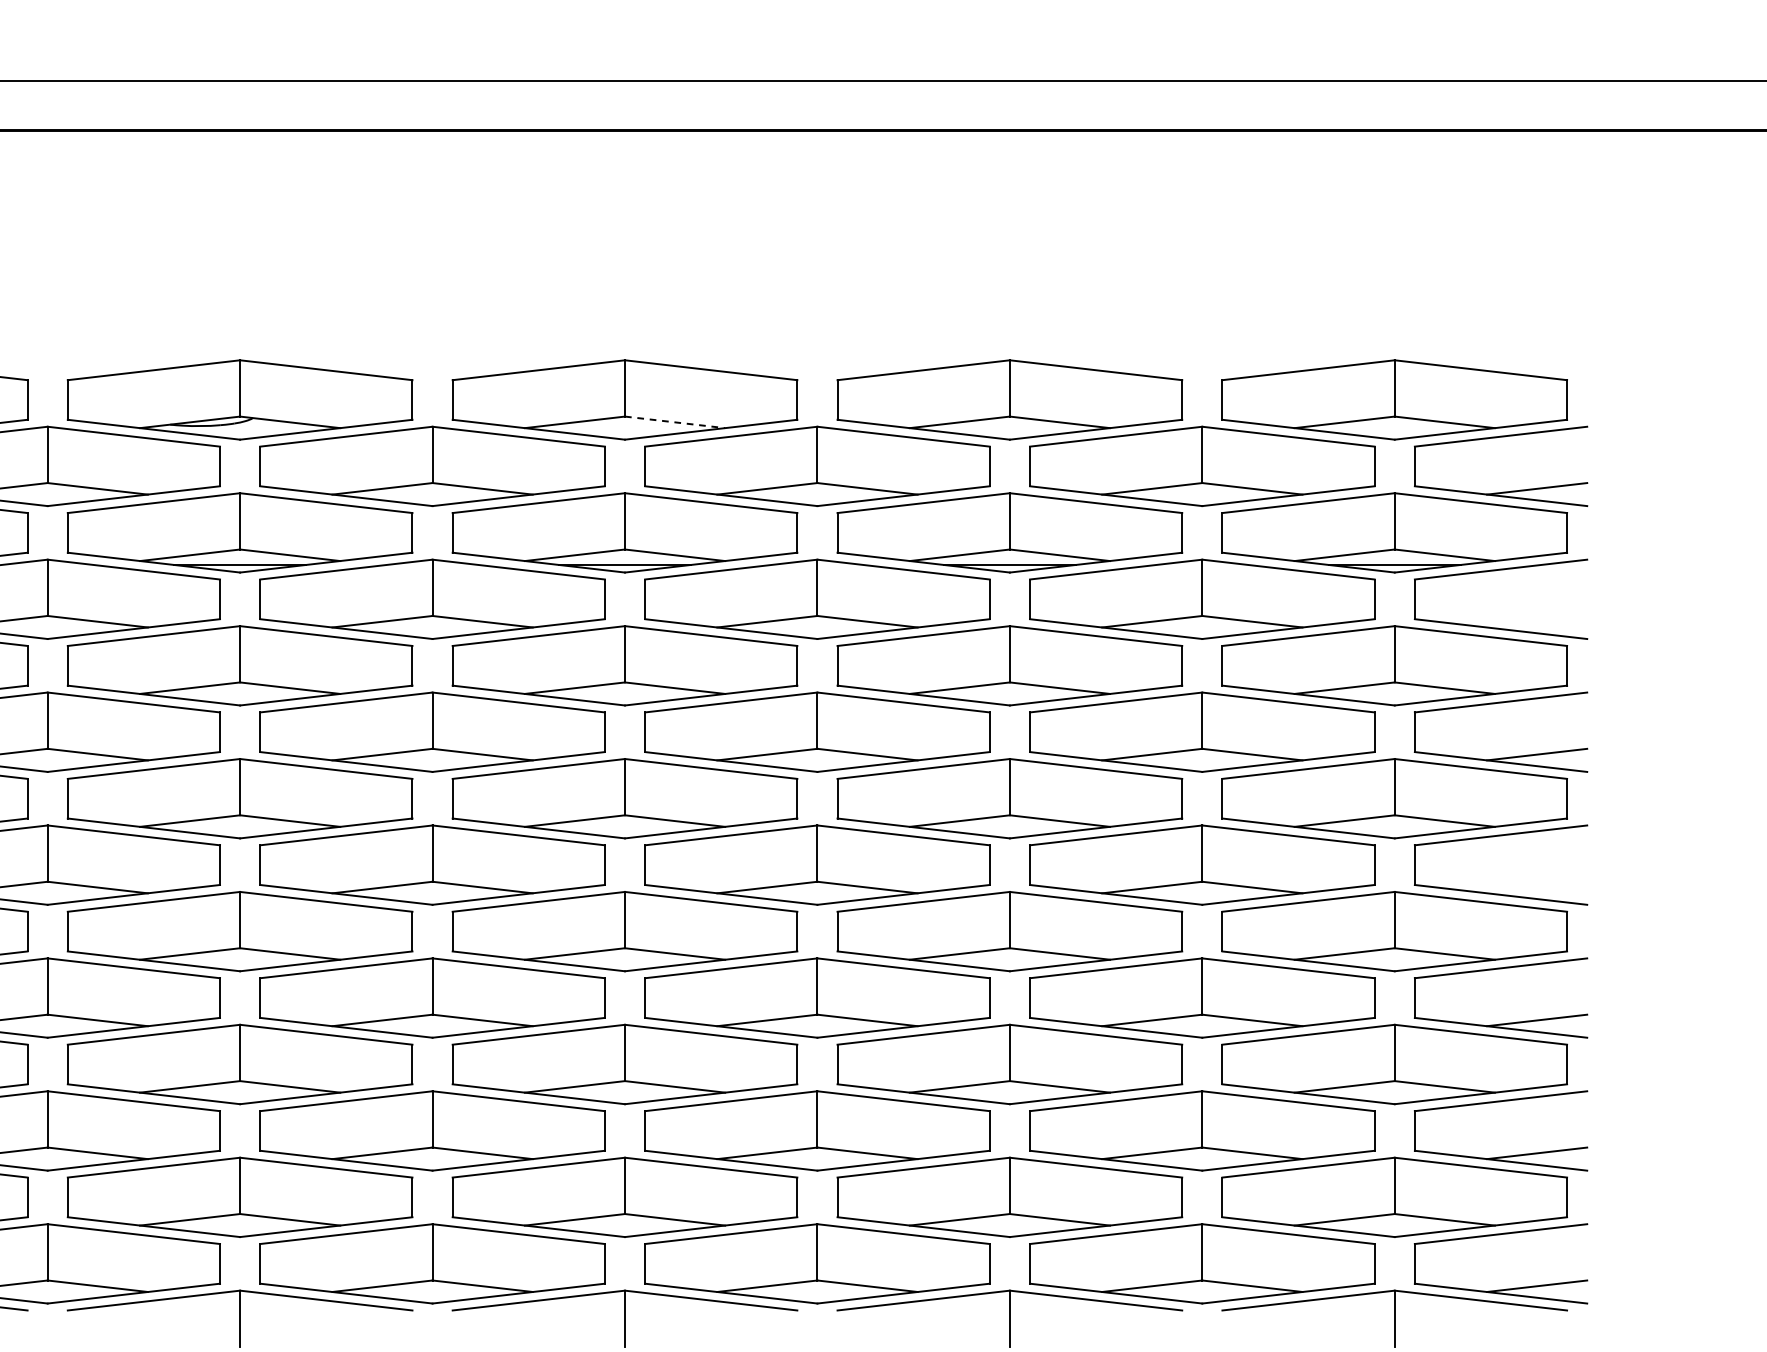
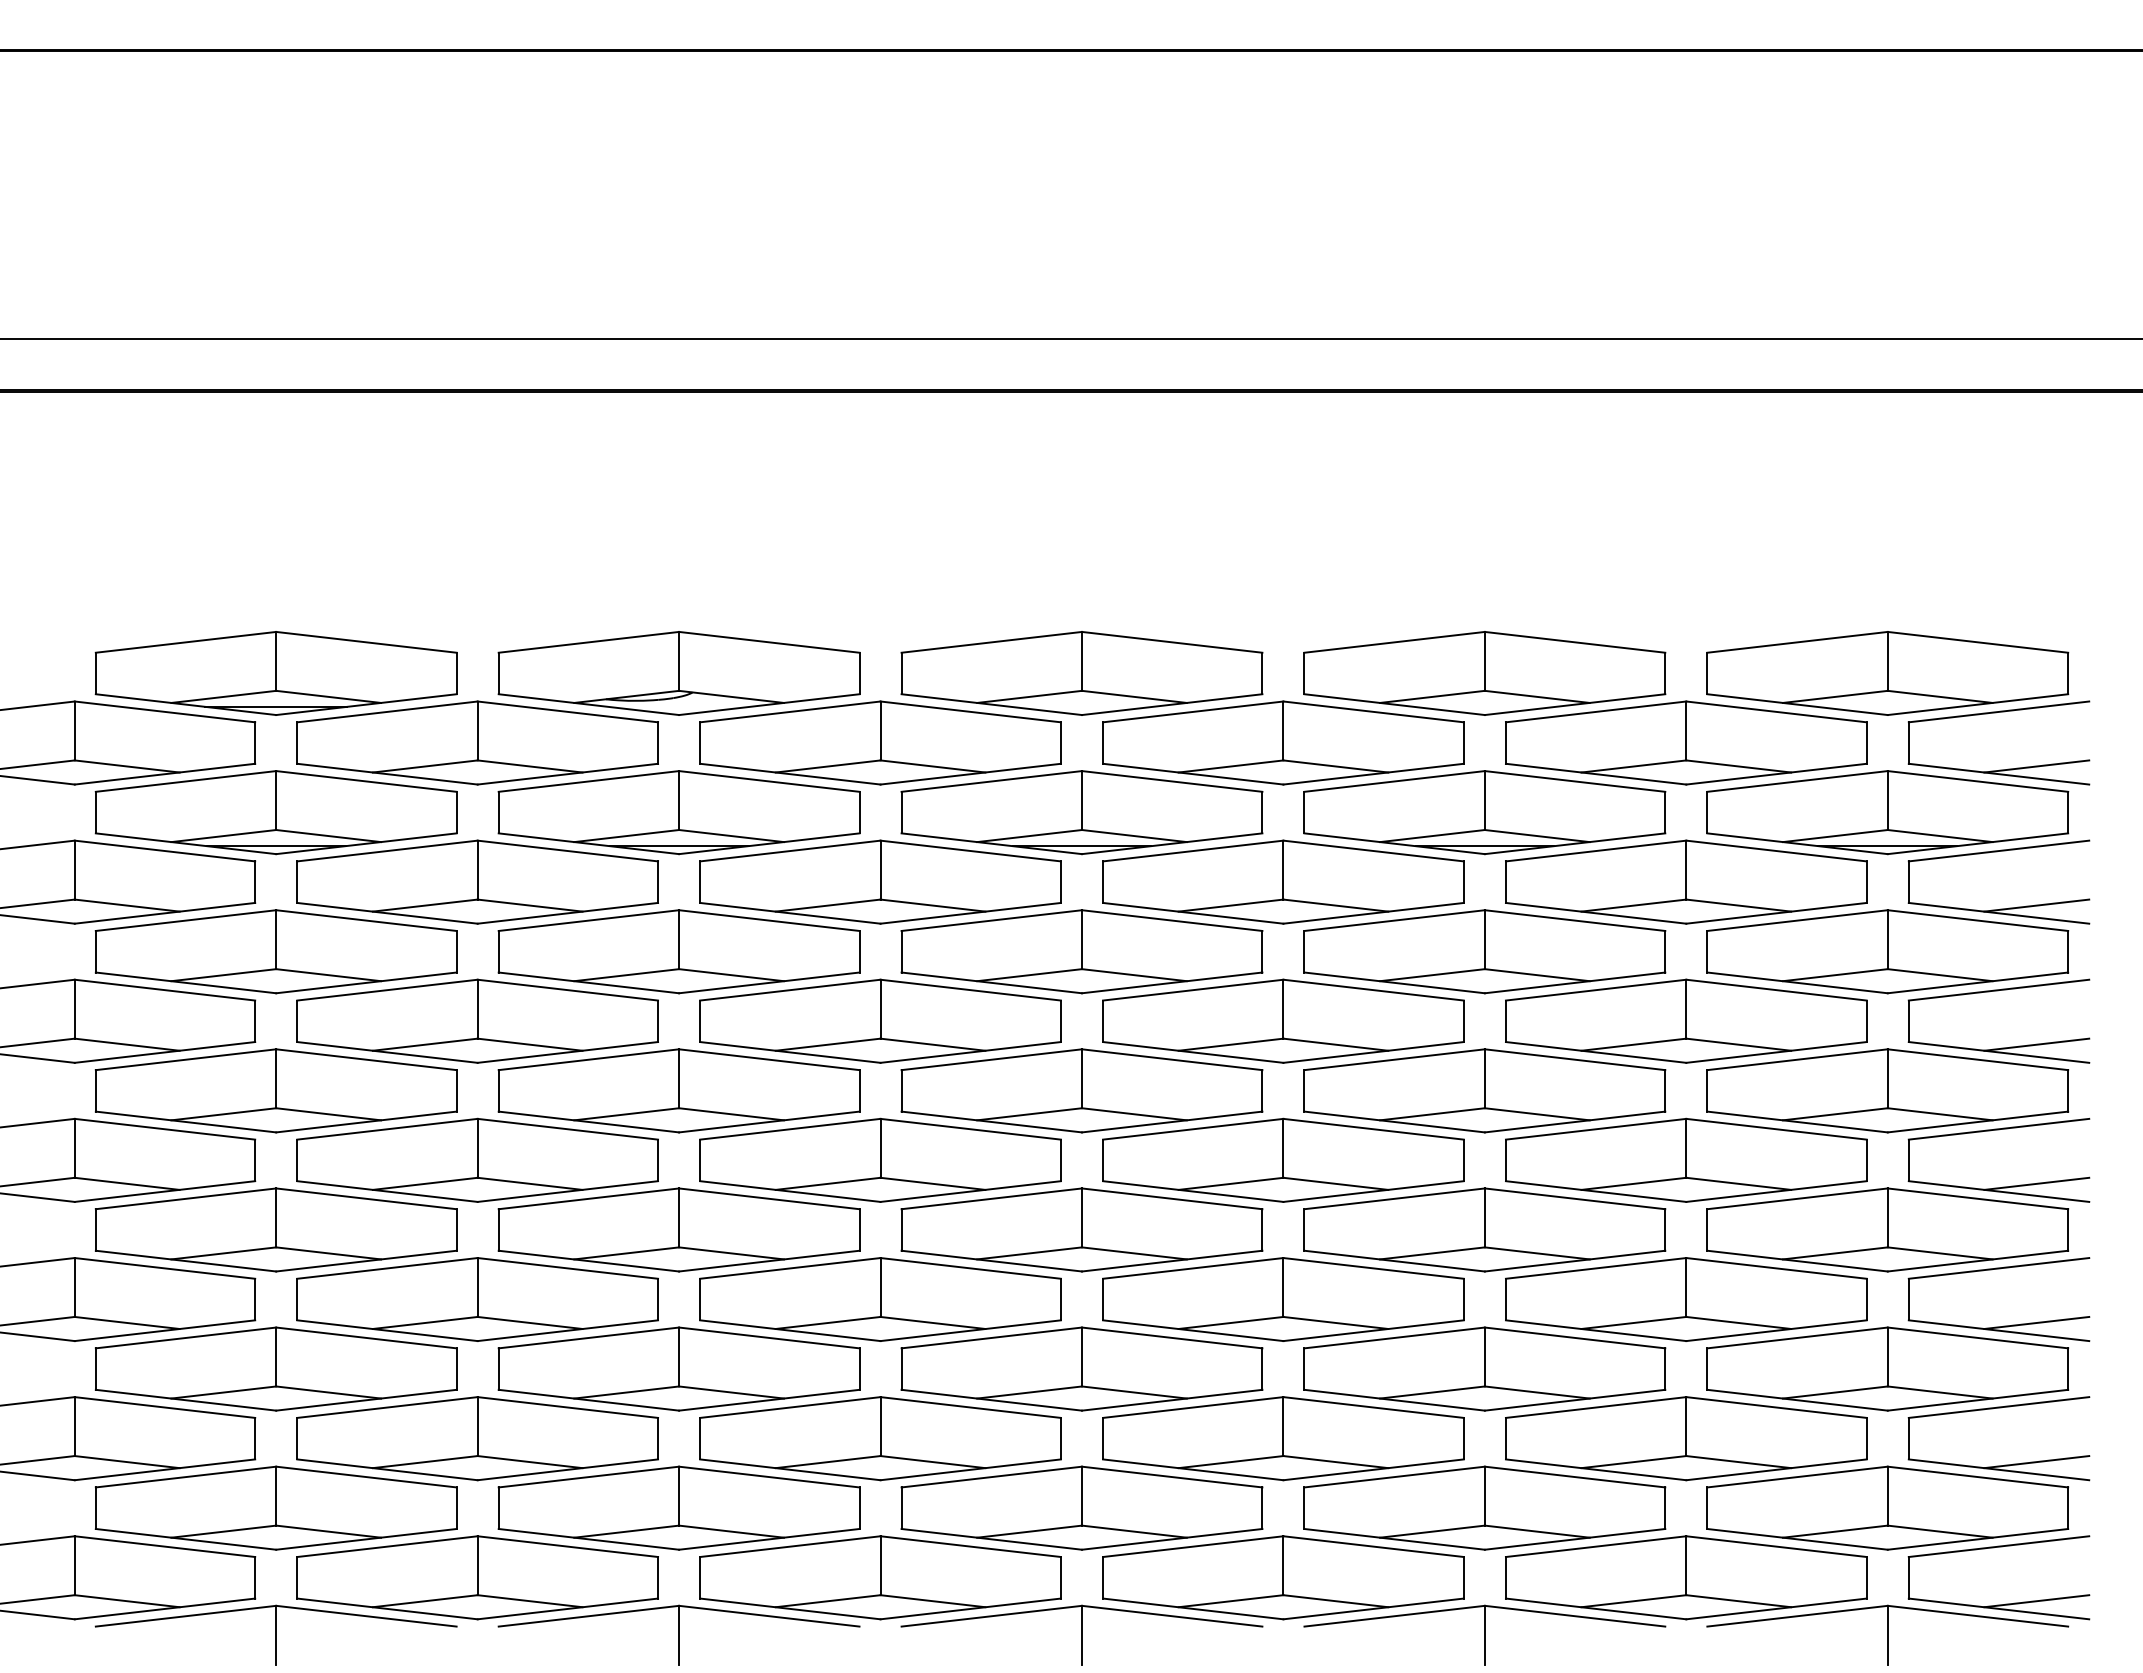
line: (675, 421) -> (1134, 696), dashed -> solid
line: (1536, 621) -> (2036, 905), added
line: (1536, 887) -> (2036, 1183), added

